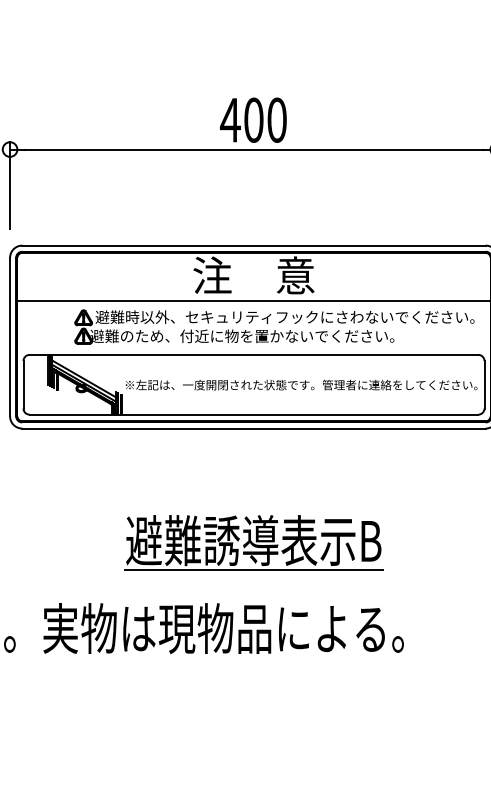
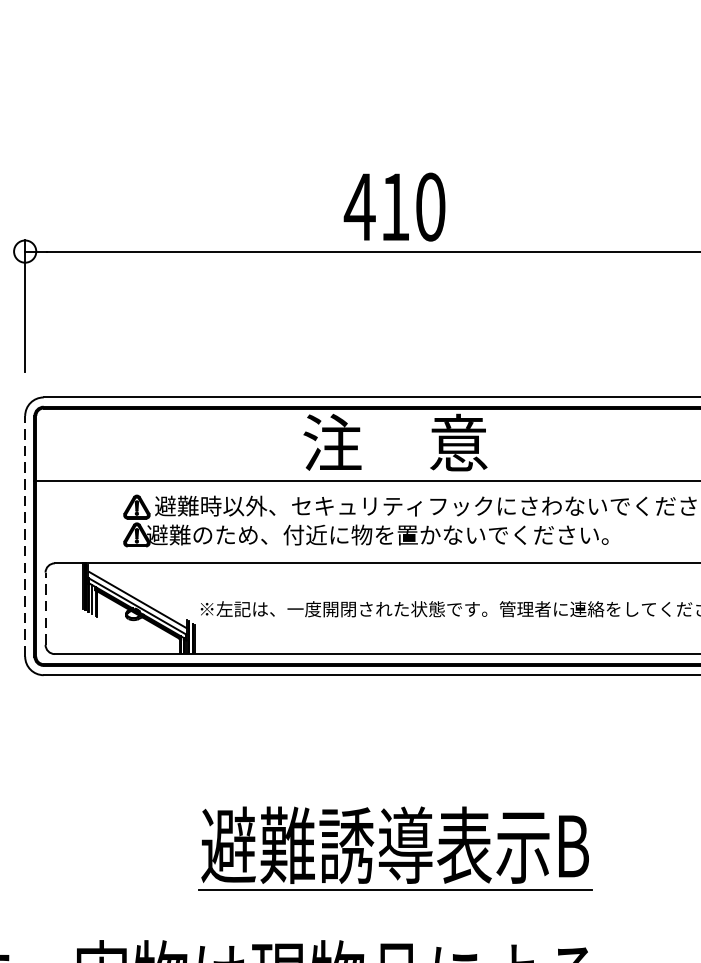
text: (253, 119) -> (394, 205), 400 -> 410
line: (10, 336) -> (25, 535), solid -> dashed
line: (23, 384) -> (45, 608), solid -> dashed

